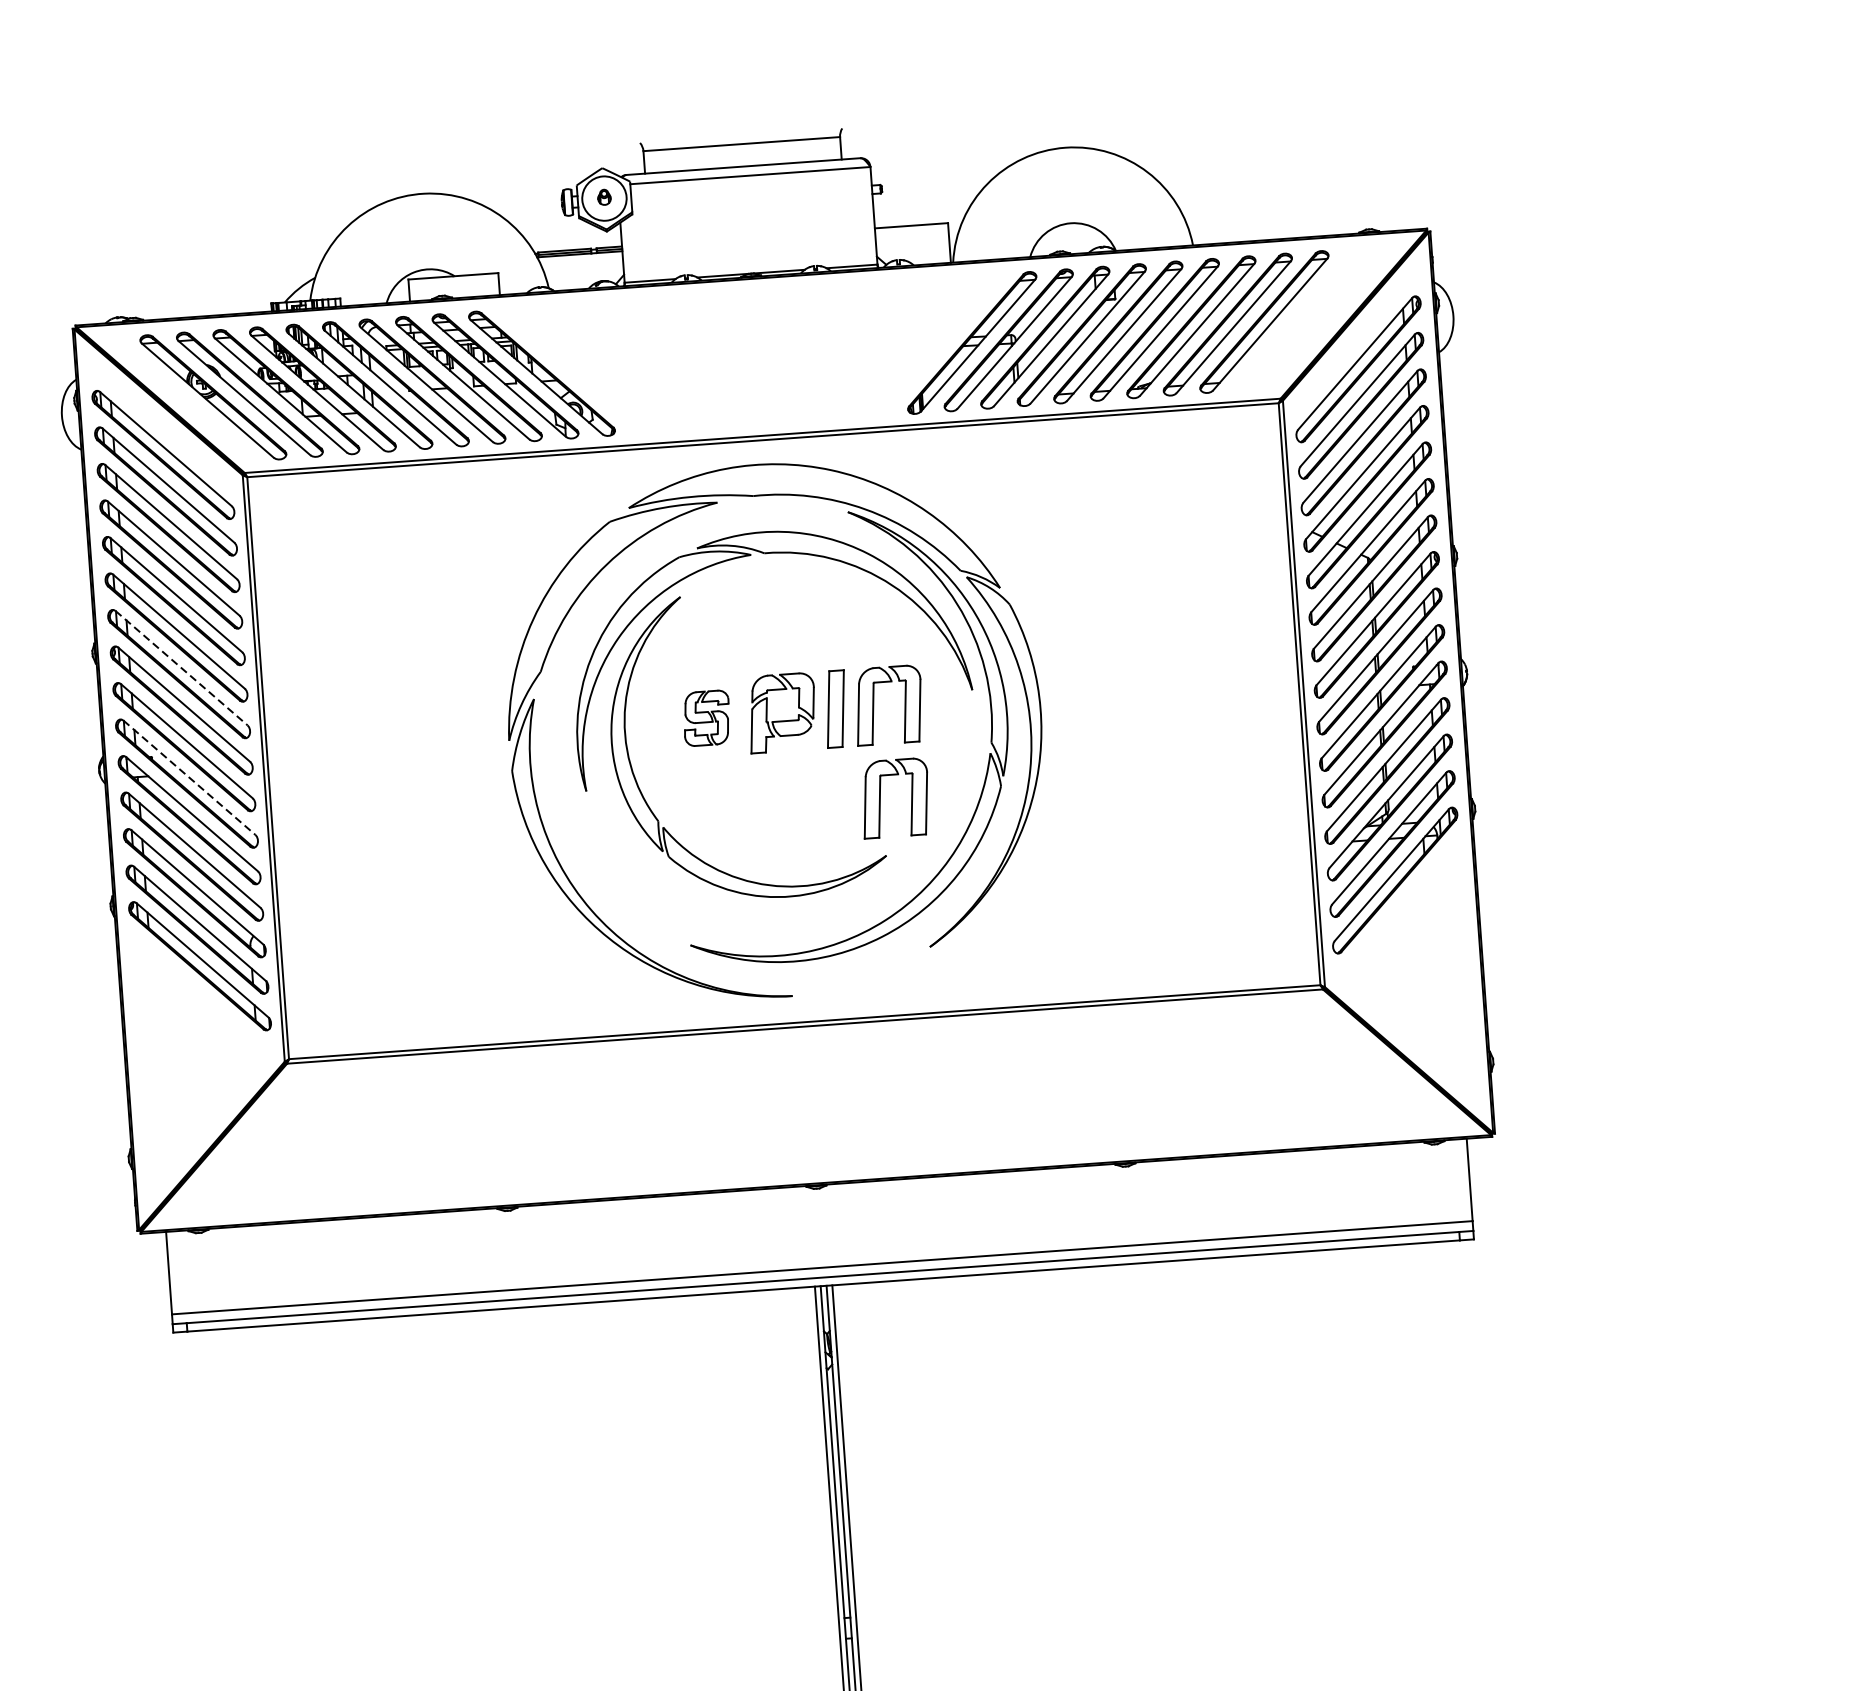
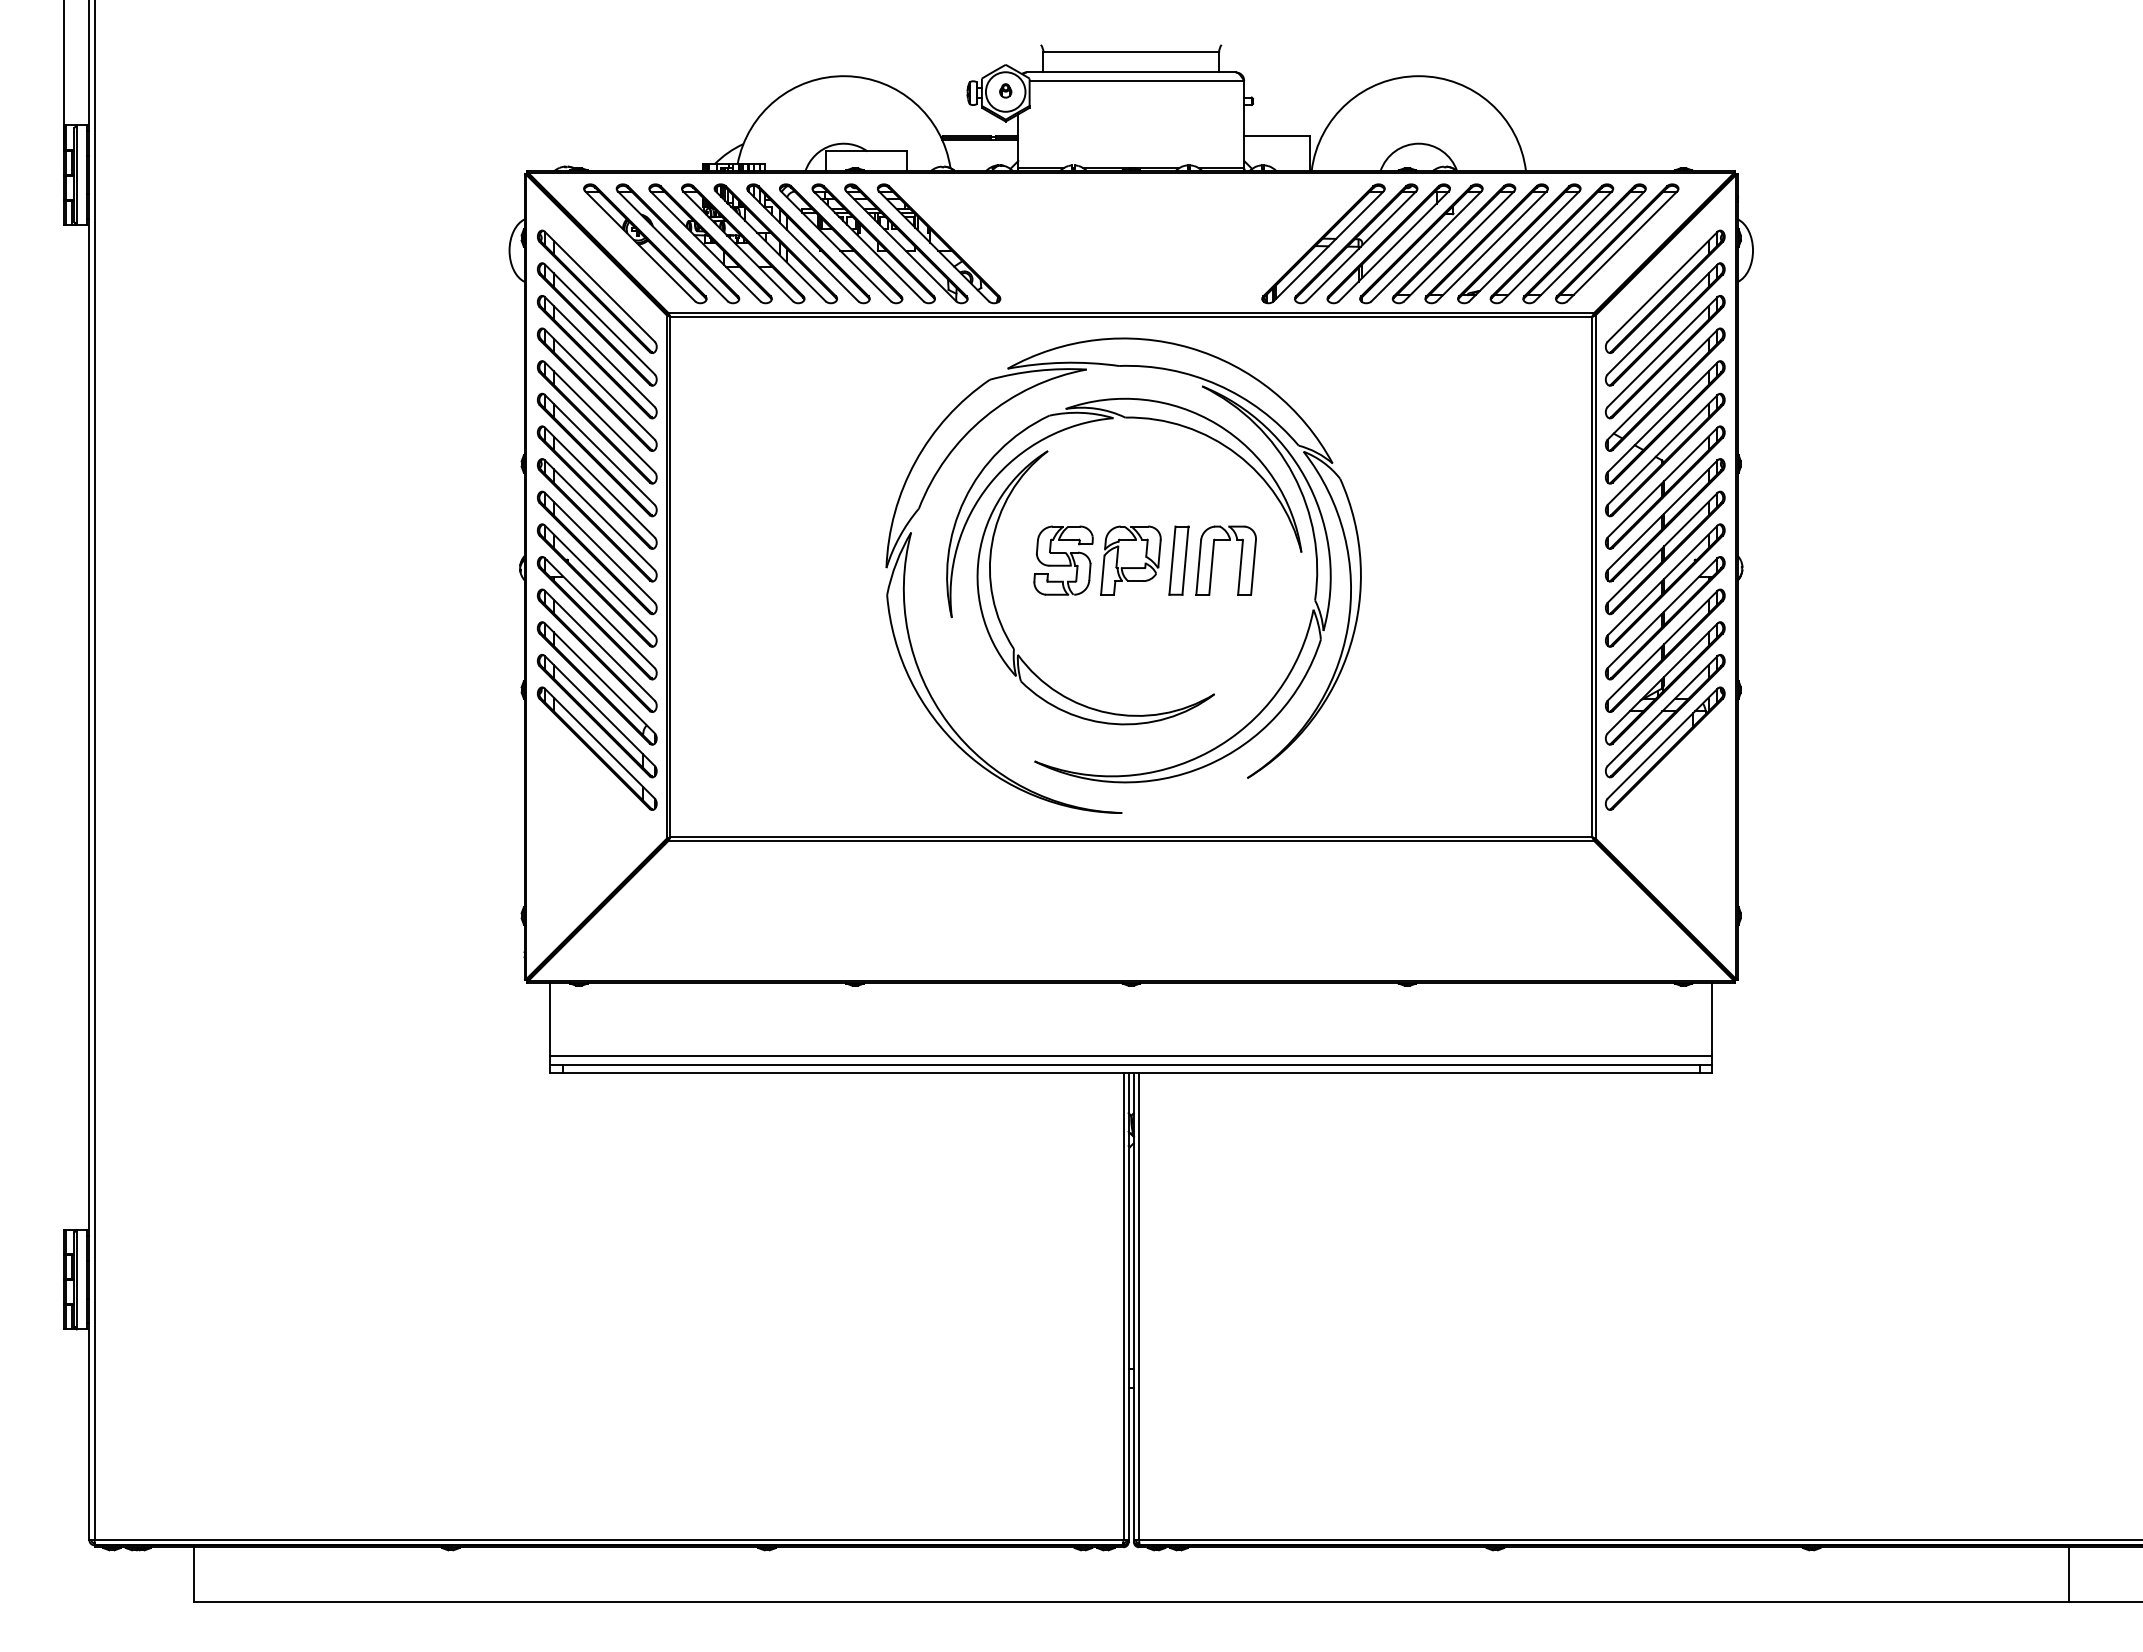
part: (1301, 319) -> (1617, 243), added
line: (181, 668) -> (599, 482), dashed -> solid
part: (706, 718) -> (1063, 560), size x1.43
line: (189, 777) -> (599, 580), dashed -> solid
part: (881, 799) -> (1213, 643), removed

